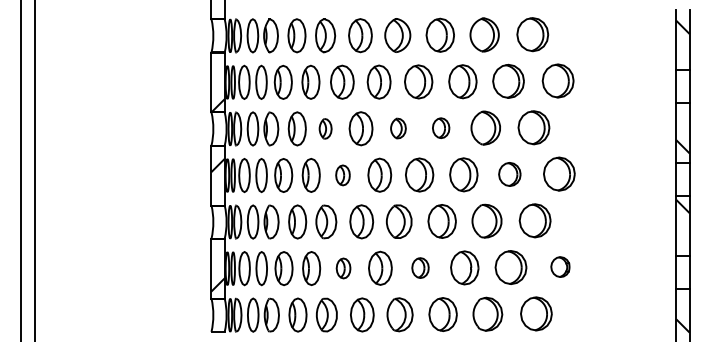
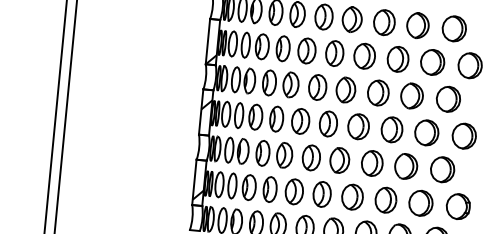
part: (440, 127) -> (377, 92), size x1.67
part: (325, 128) -> (290, 84), size x1.67
part: (398, 128) -> (346, 90), size x1.67
part: (509, 174) -> (426, 132), size x1.43
part: (342, 175) -> (300, 121), size x1.67
part: (560, 266) -> (458, 206), size x1.67
part: (420, 267) -> (352, 196), size x1.67
part: (343, 268) -> (294, 191), size x1.67

